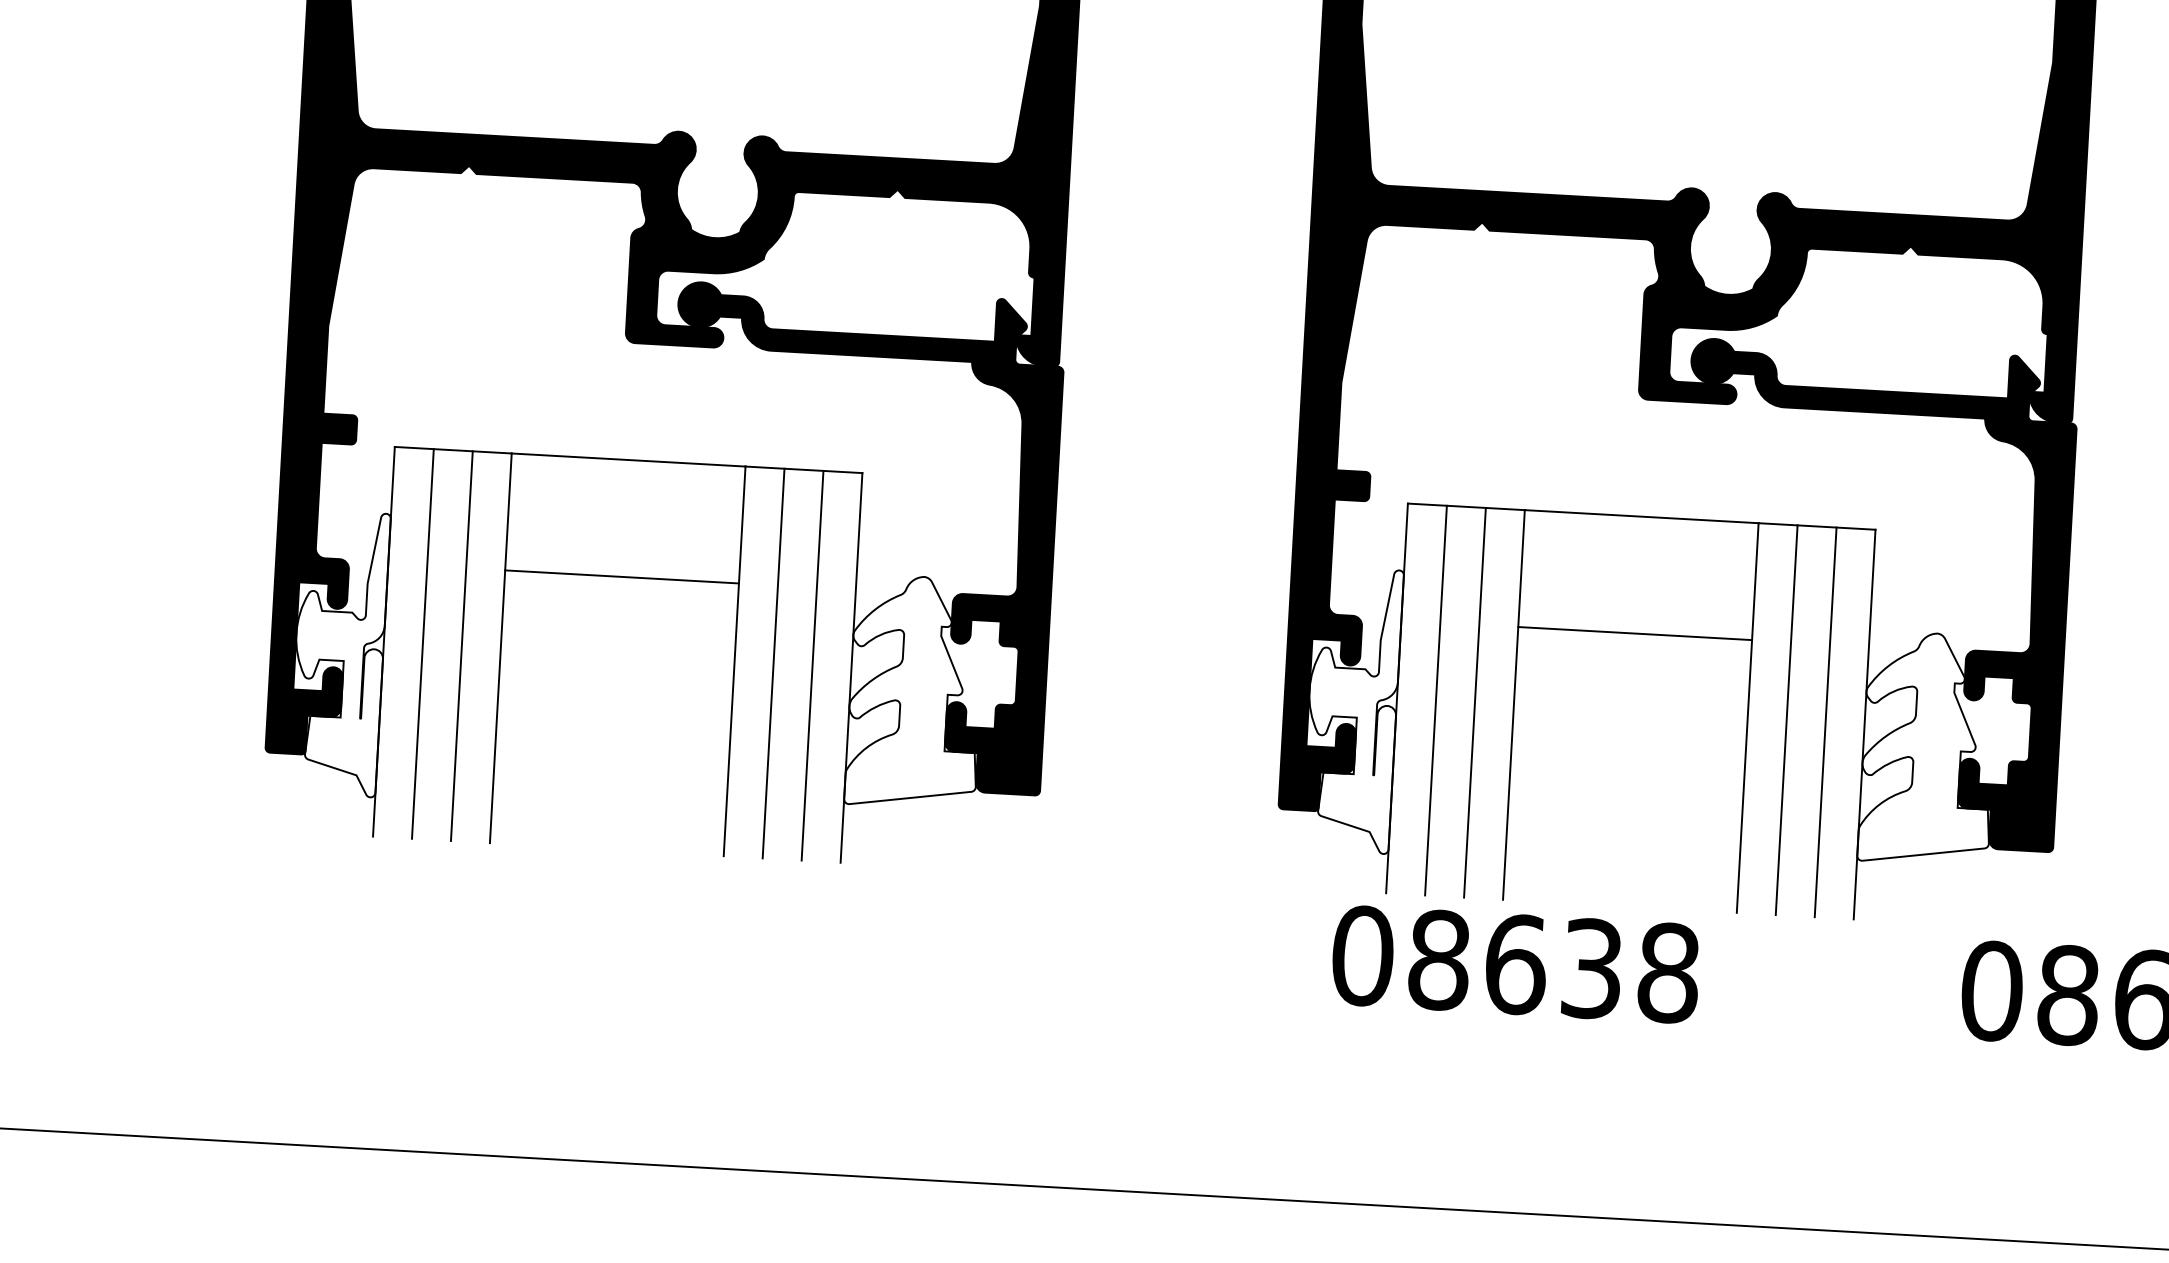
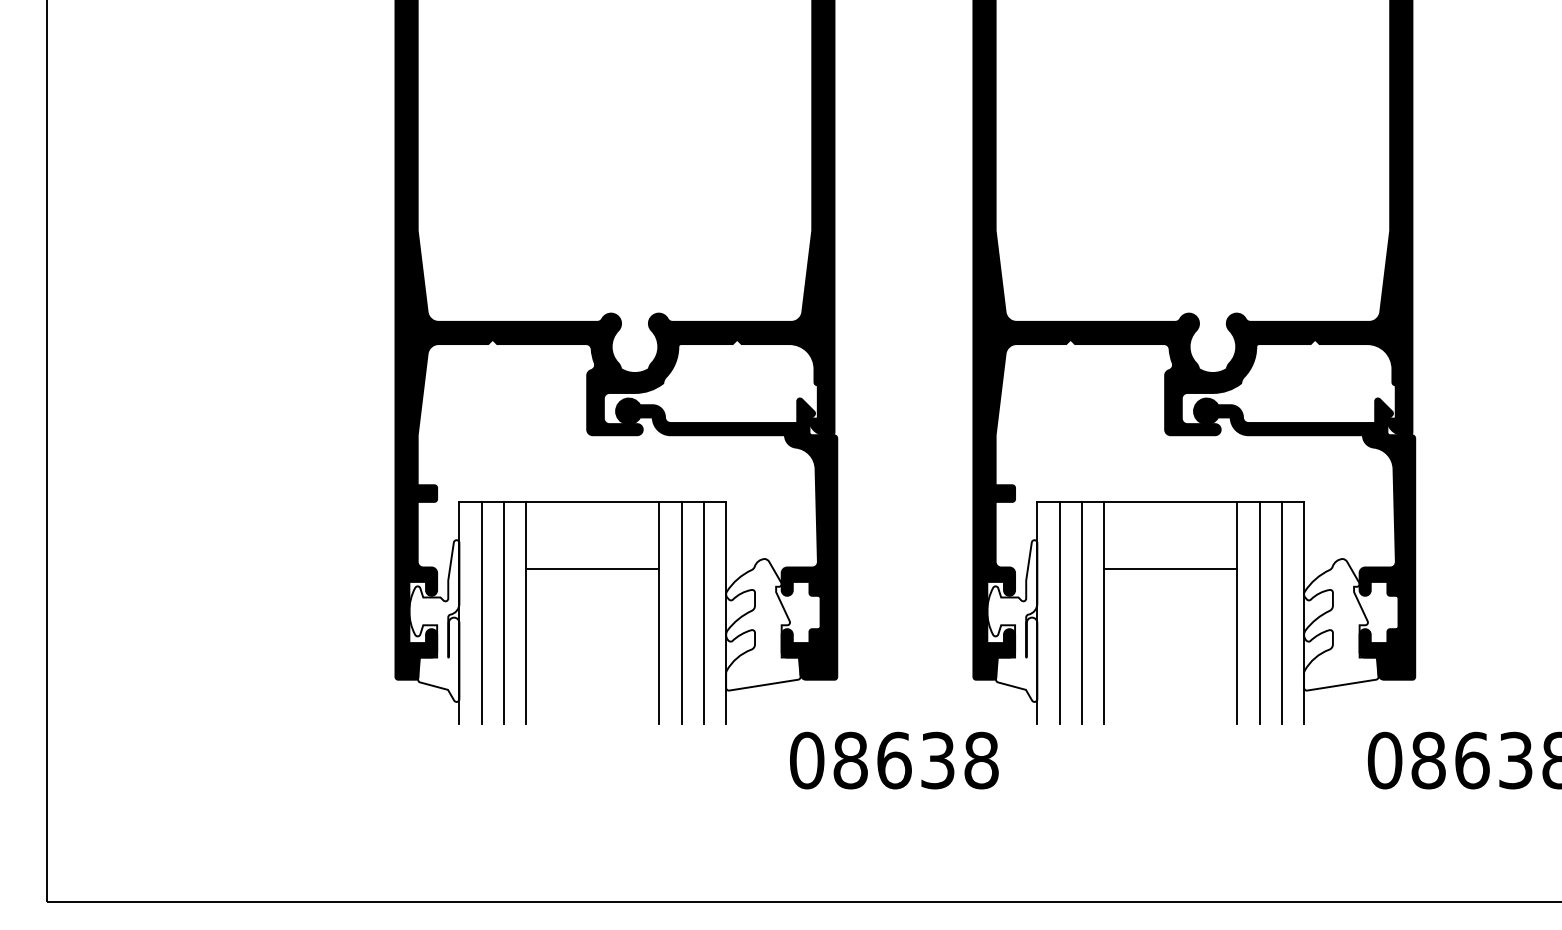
text: (1516, 964) -> (894, 760), moved

